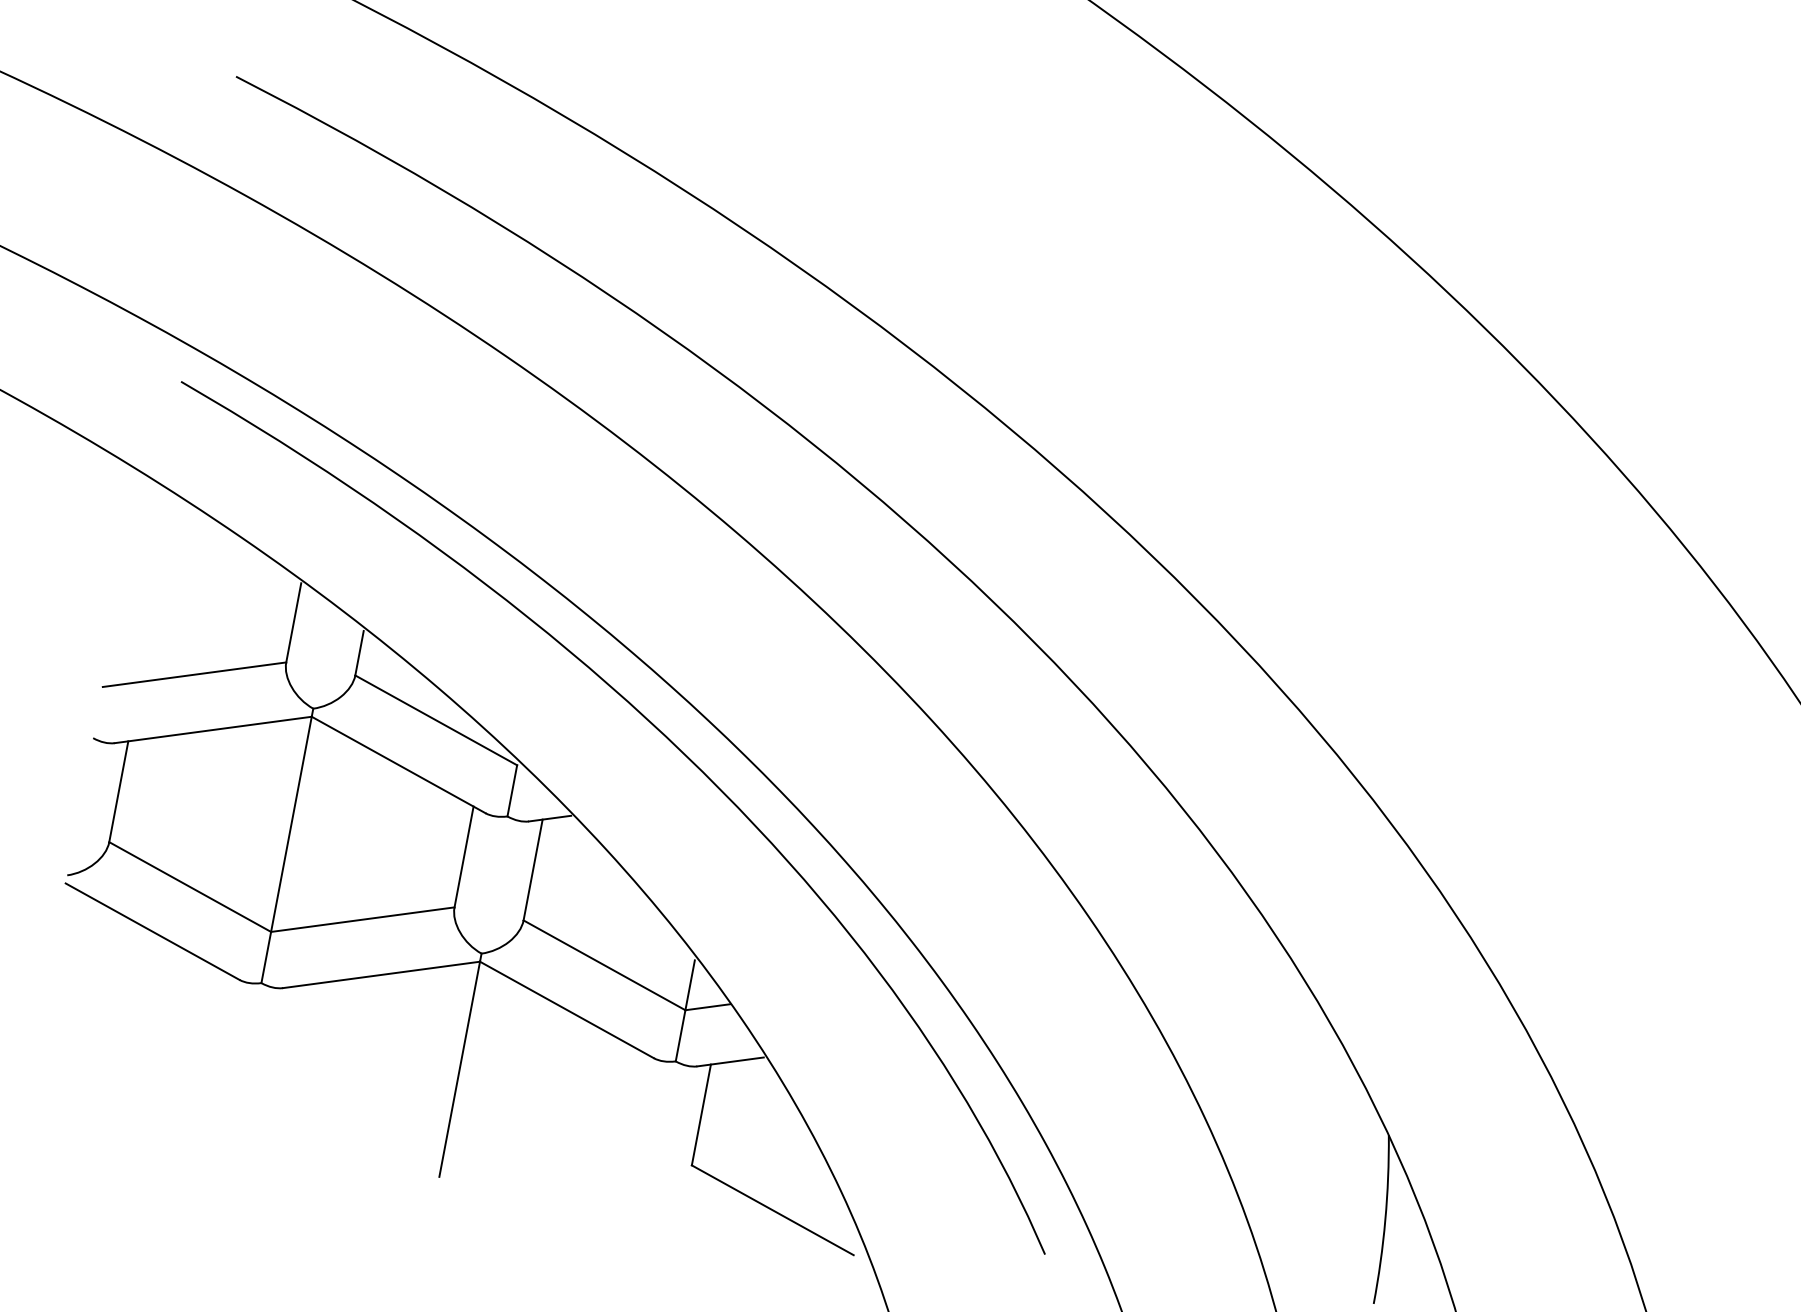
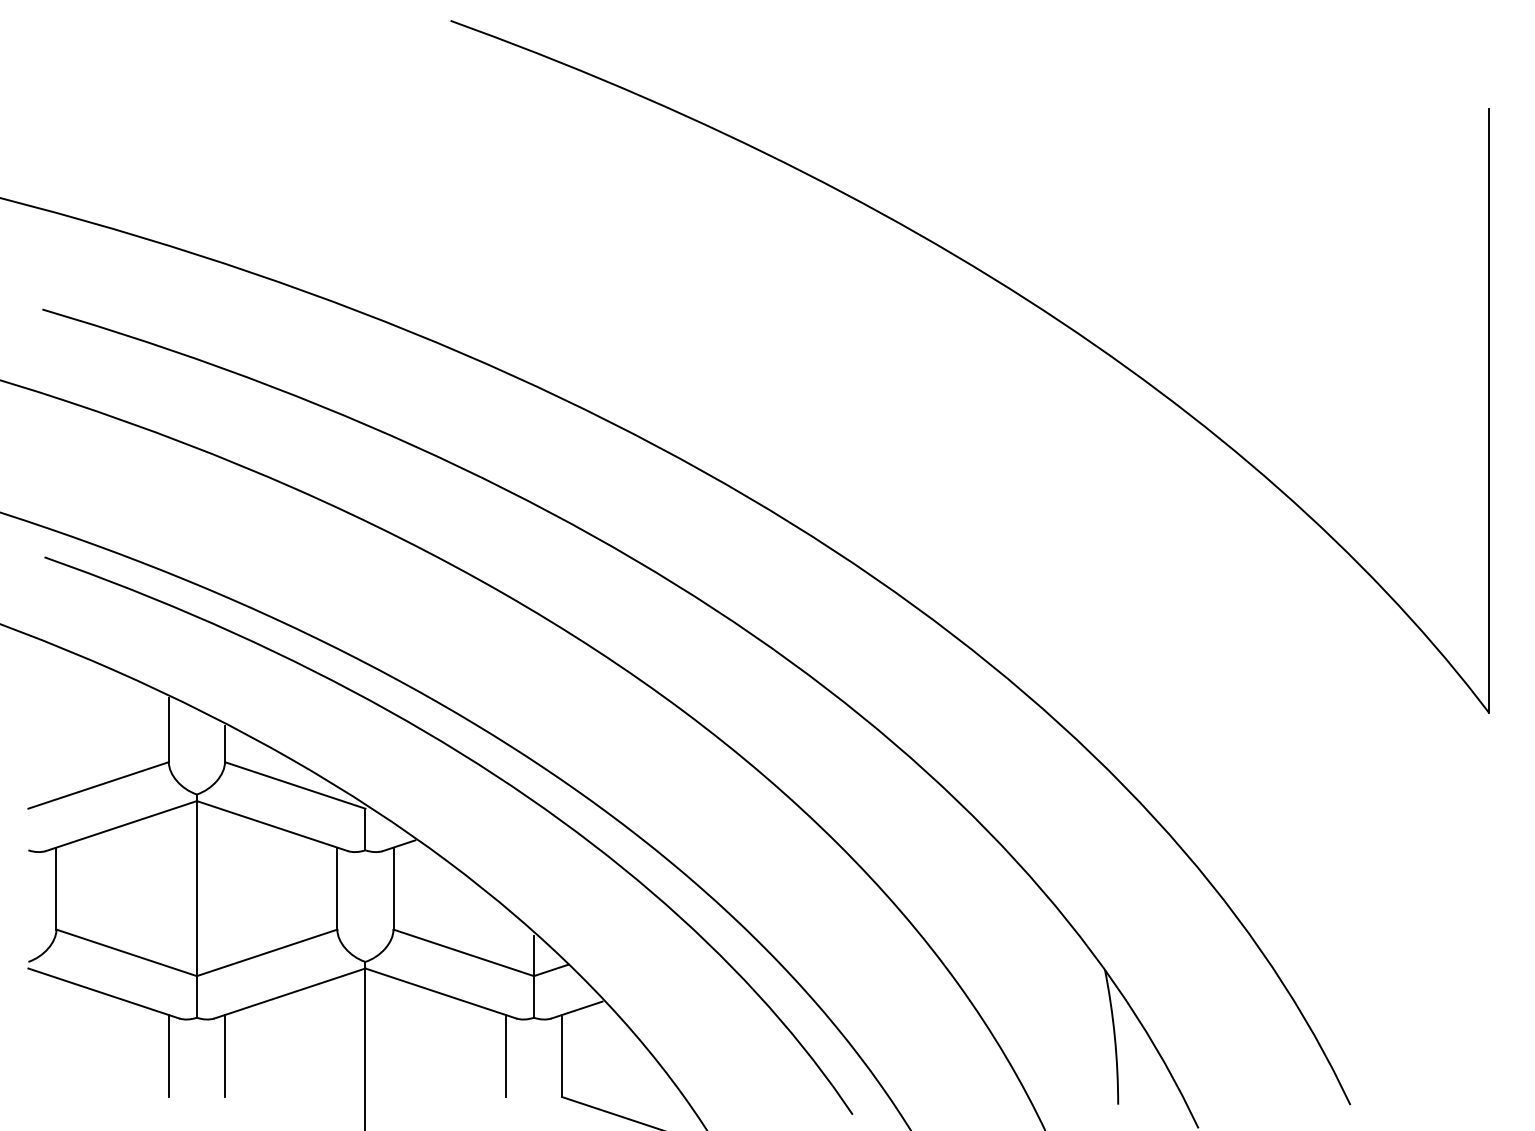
line: (217, 1024) -> (168, 1056), added
line: (287, 1037) -> (225, 1056), added
line: (631, 1102) -> (505, 1056), added

